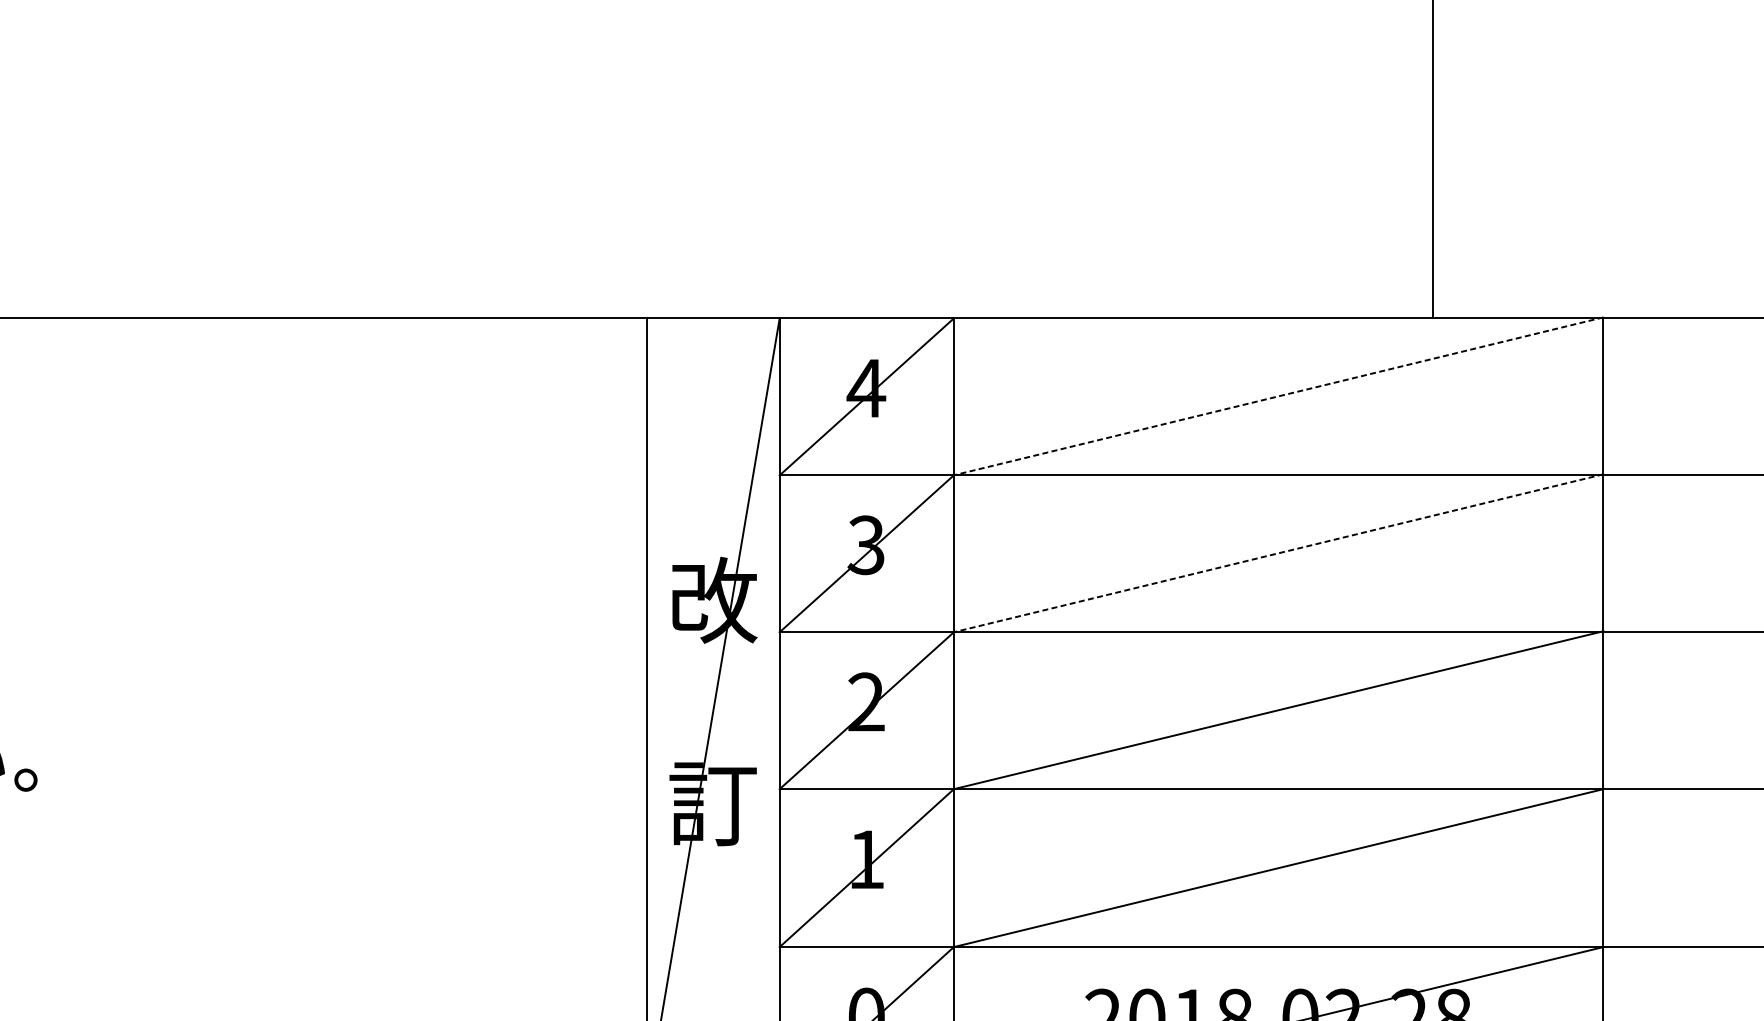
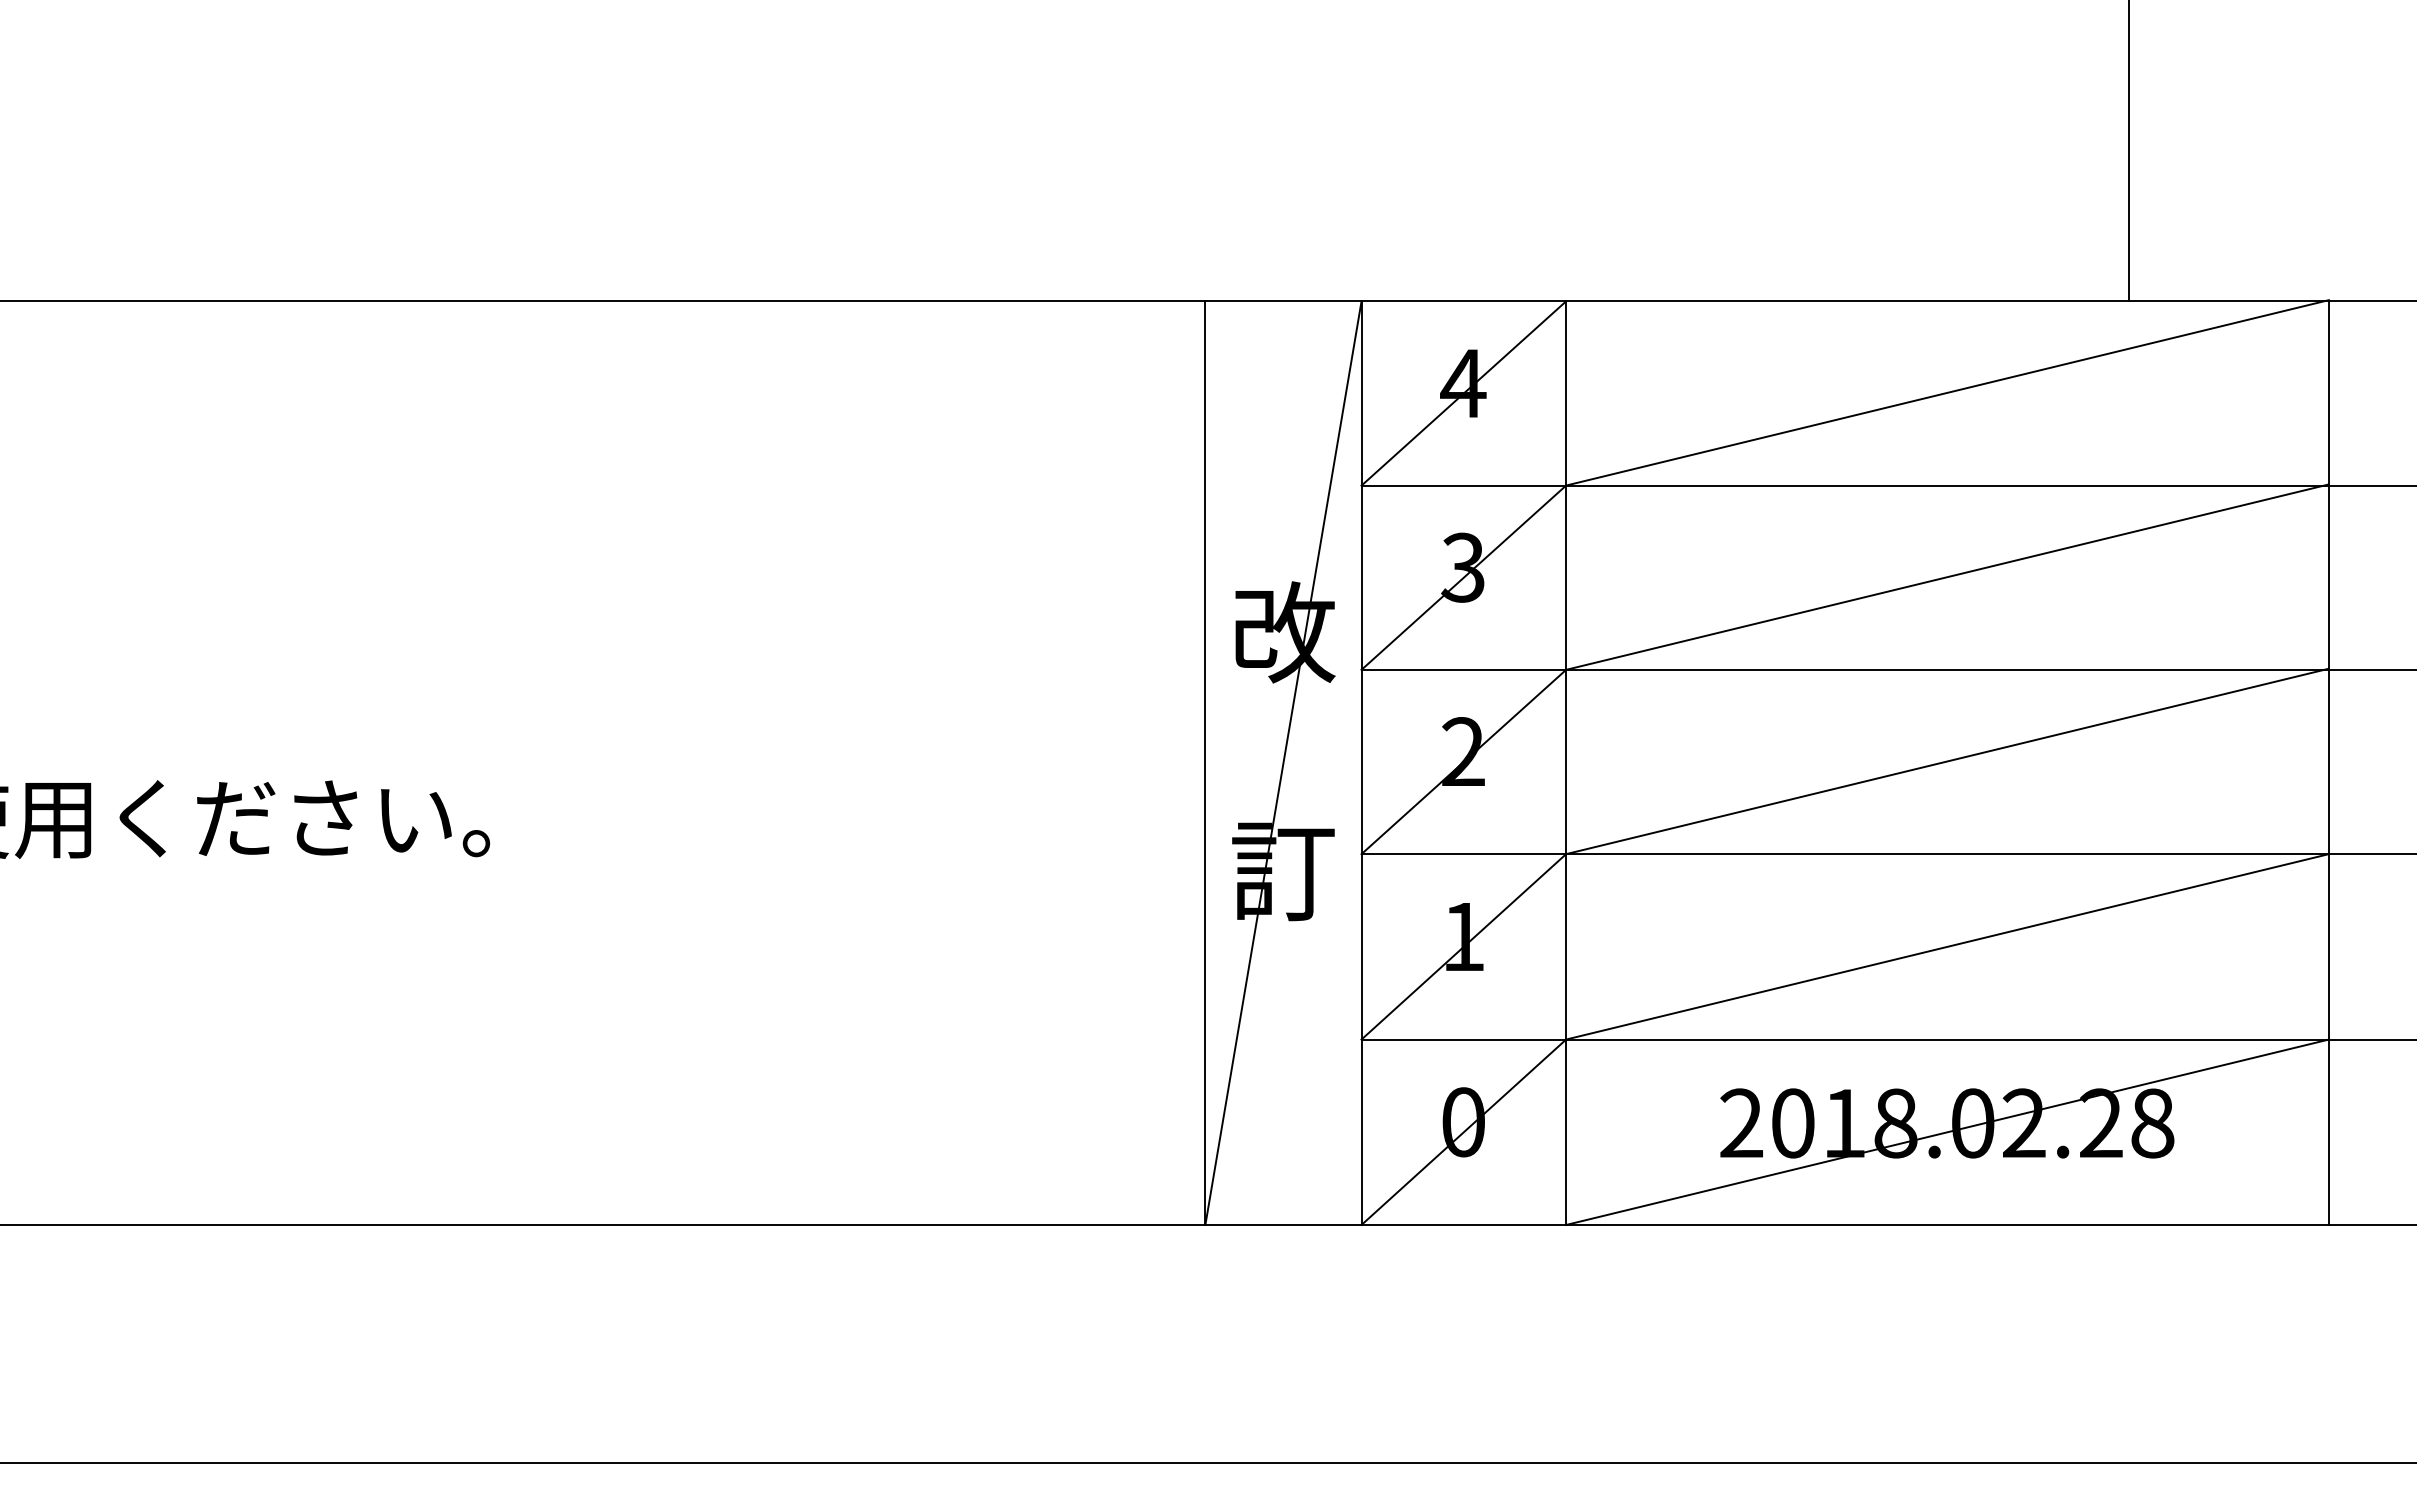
line: (1278, 396) -> (1947, 392), dashed -> solid
line: (1278, 553) -> (1947, 577), dashed -> solid

